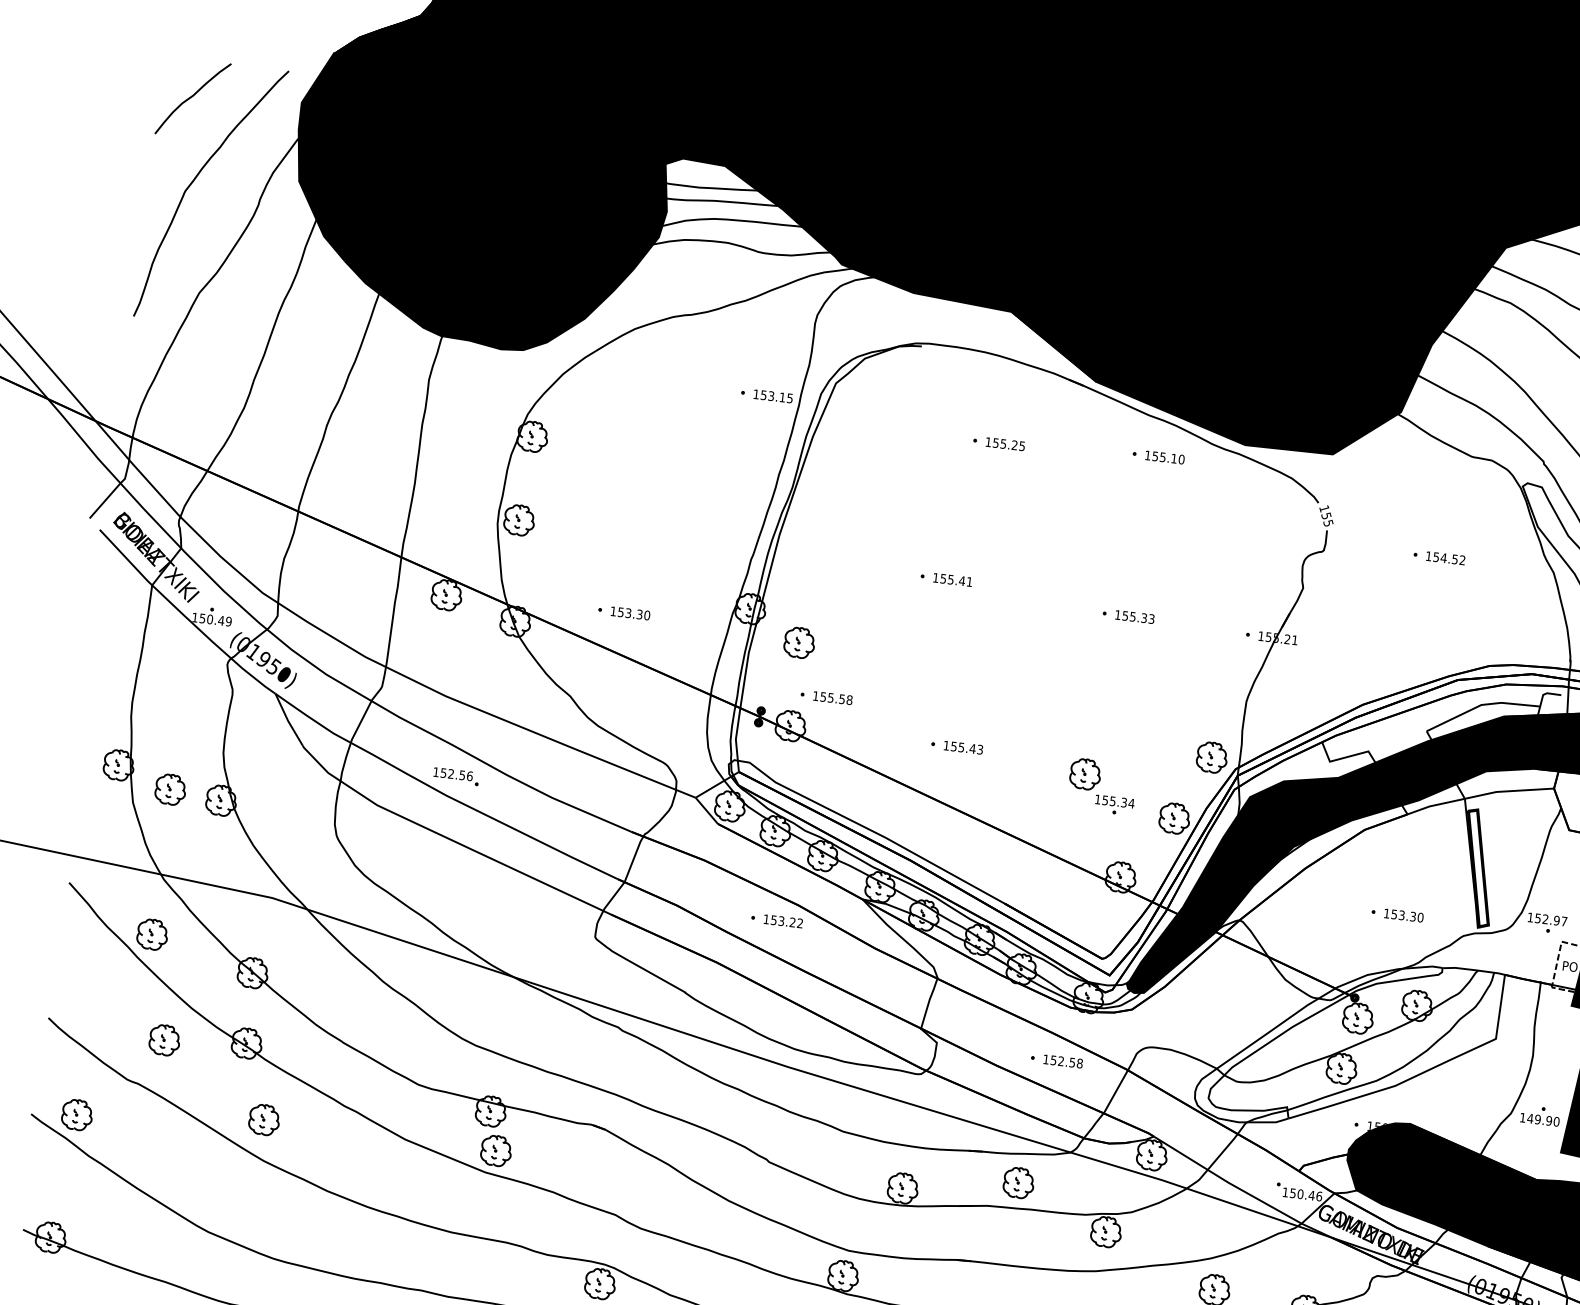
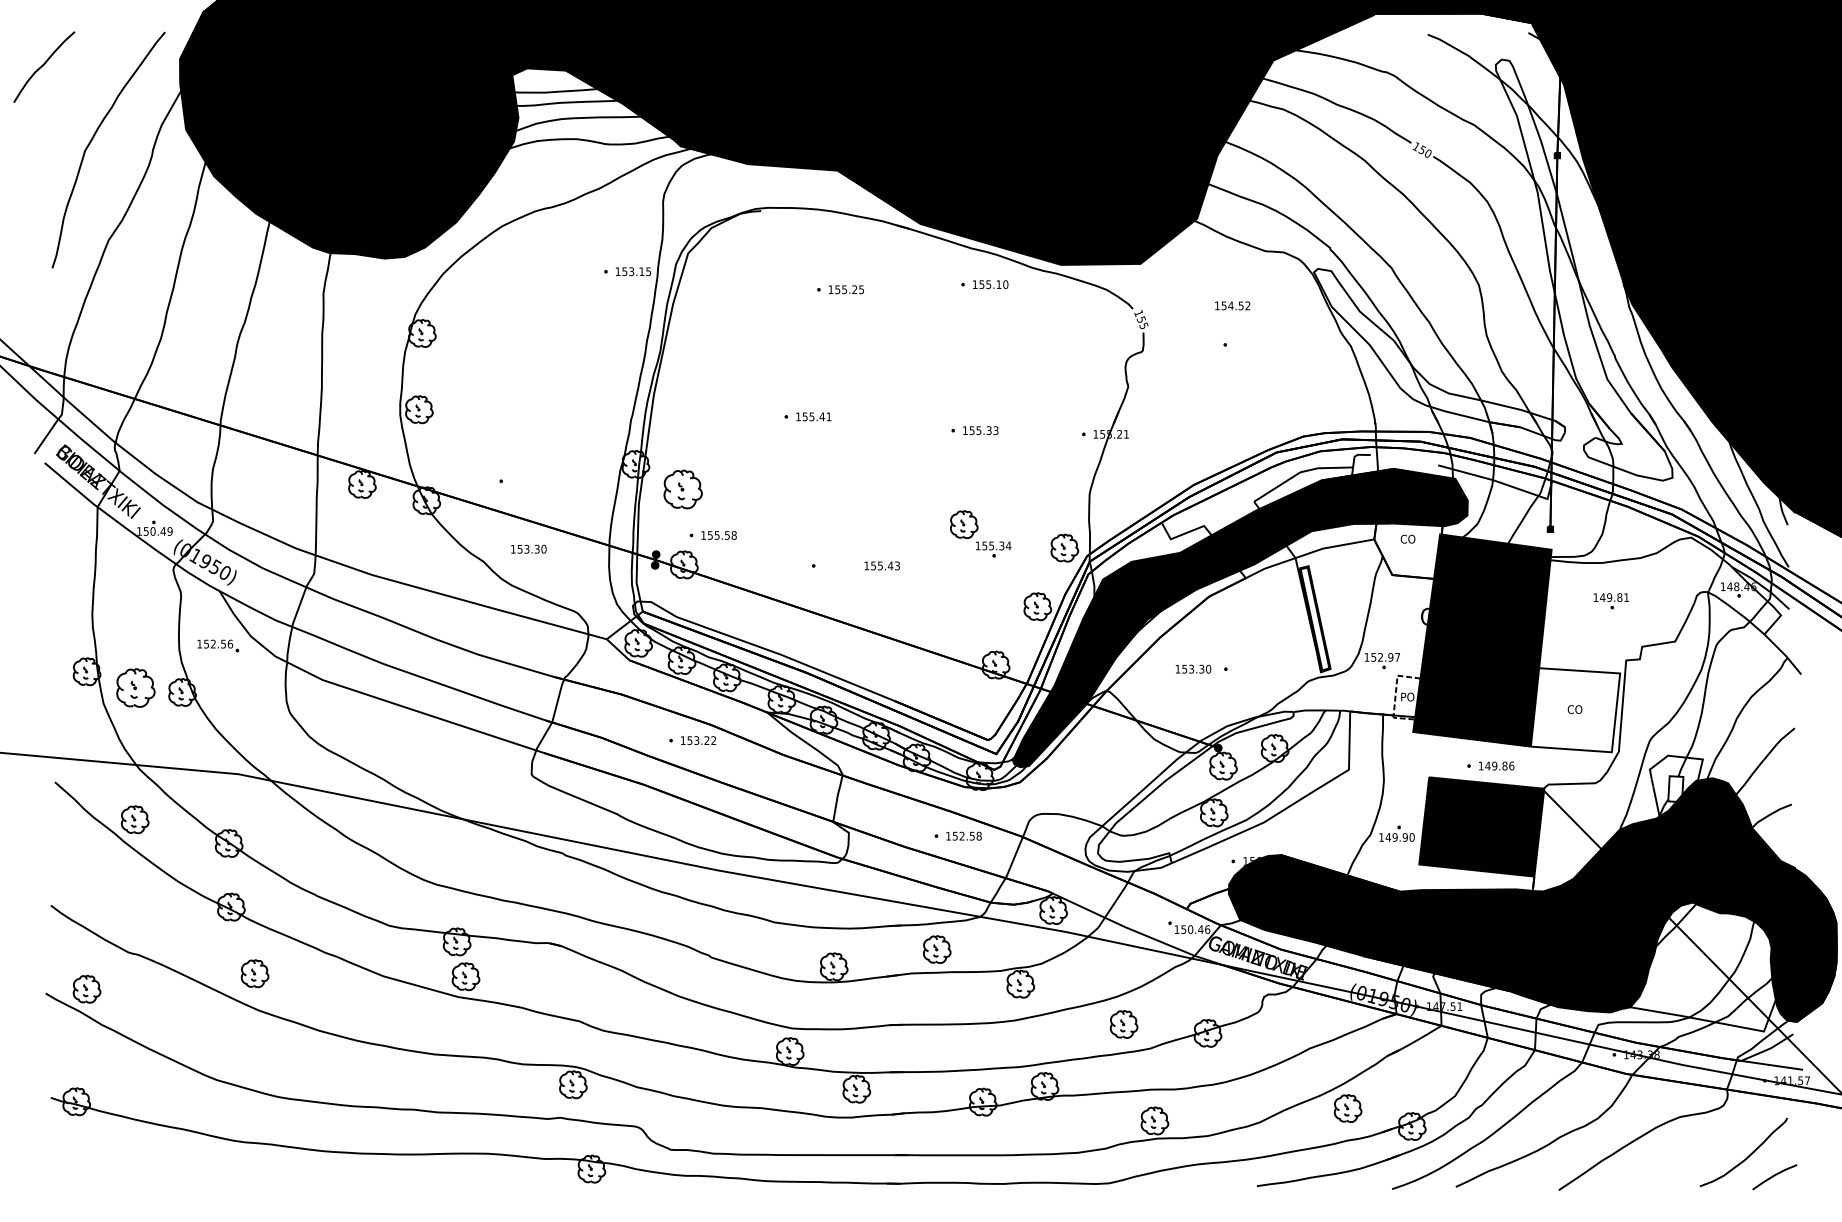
curve: (193, 96) -> (44, 65), moved
text: (1445, 557) -> (1232, 305), moved
text: (630, 612) -> (528, 548), moved
part: (799, 642) -> (683, 489), size x1.4
text: (962, 747) -> (881, 565), moved
part: (456, 776) -> (218, 645), moved
part: (1102, 786) -> (980, 533), moved
part: (170, 788) -> (135, 687), size x1.4
text: (1404, 914) -> (1193, 668), moved
part: (164, 1039) -> (157, 912), removed

